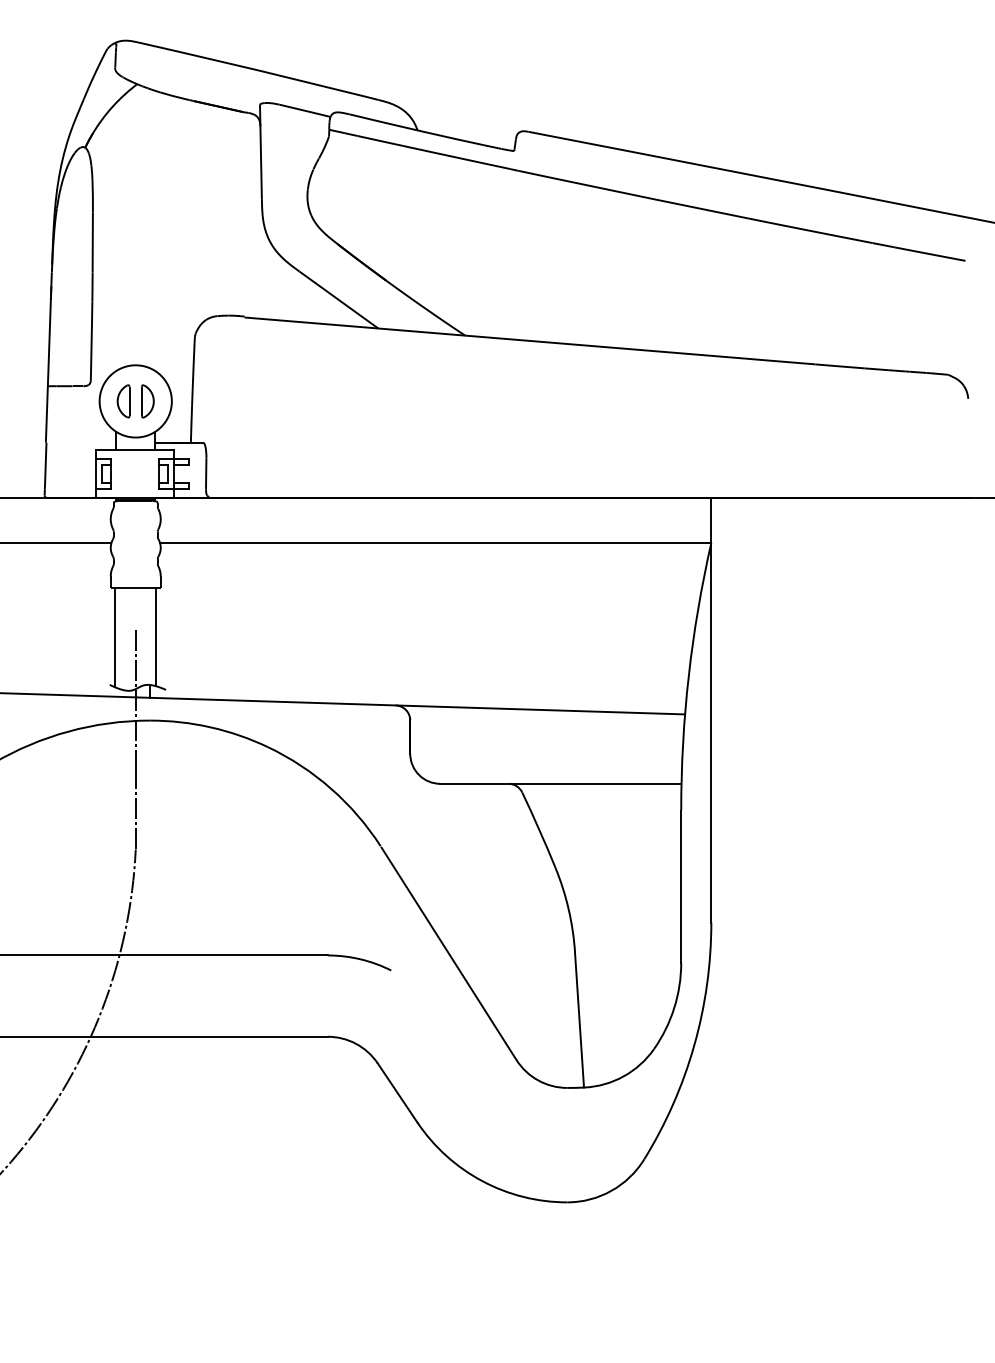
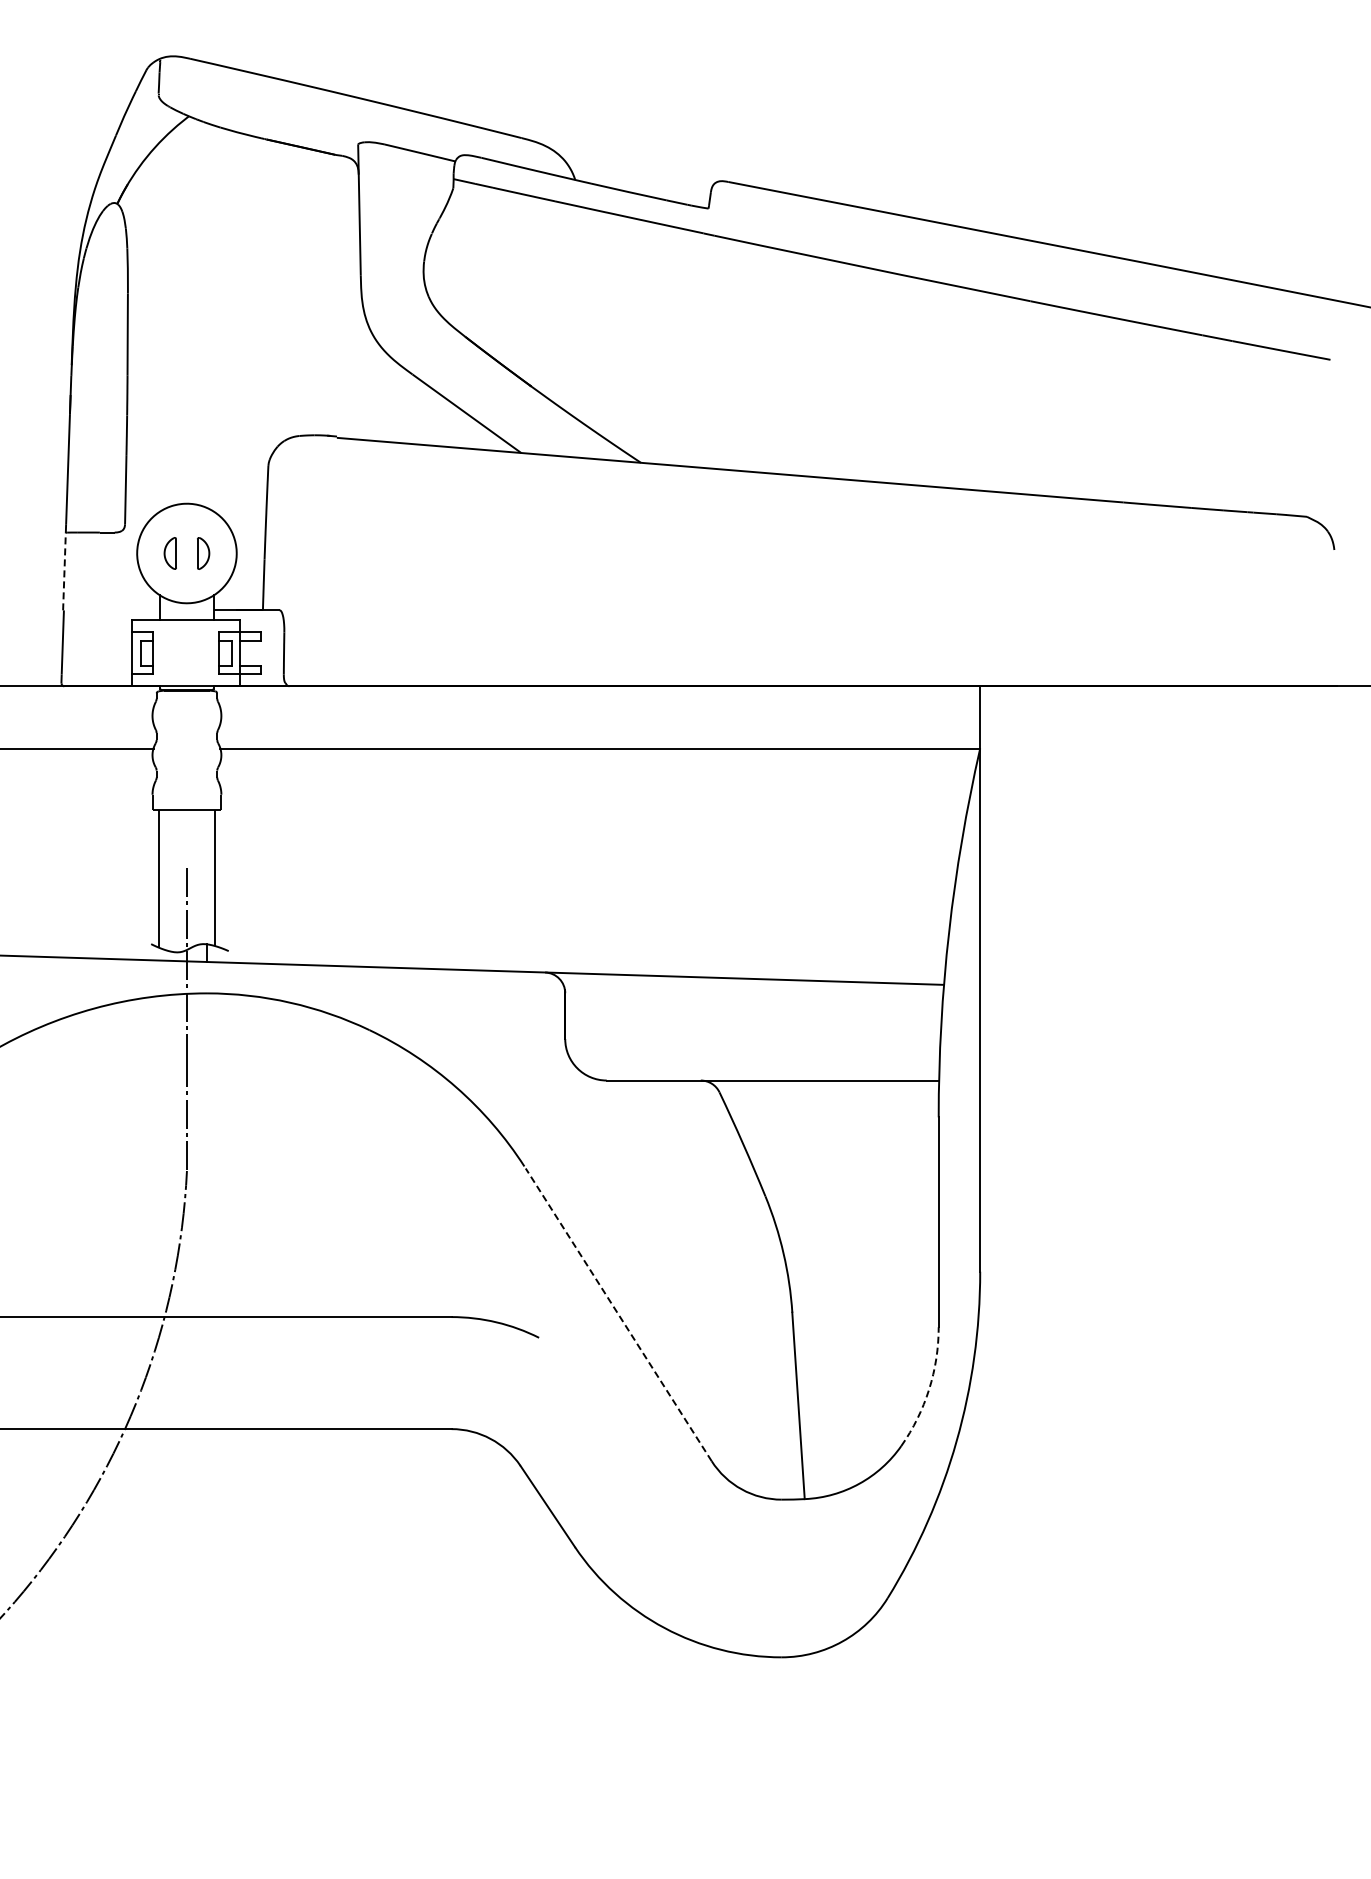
part: (123, 401) -> (170, 553), size x0.7
part: (147, 401) -> (203, 553), size x0.7
line: (46, 413) -> (64, 570), solid -> dashed
line: (448, 953) -> (618, 1314), solid -> dashed
arc: (674, 1008) -> (929, 1389), solid -> dashed

